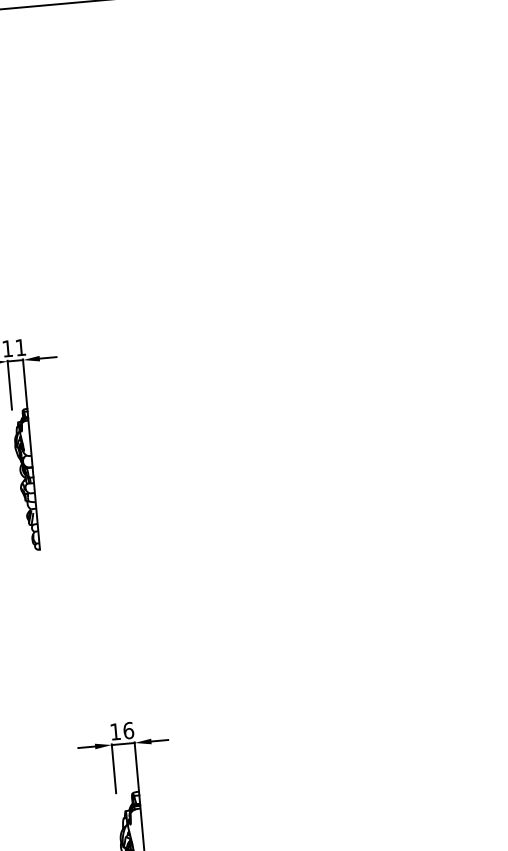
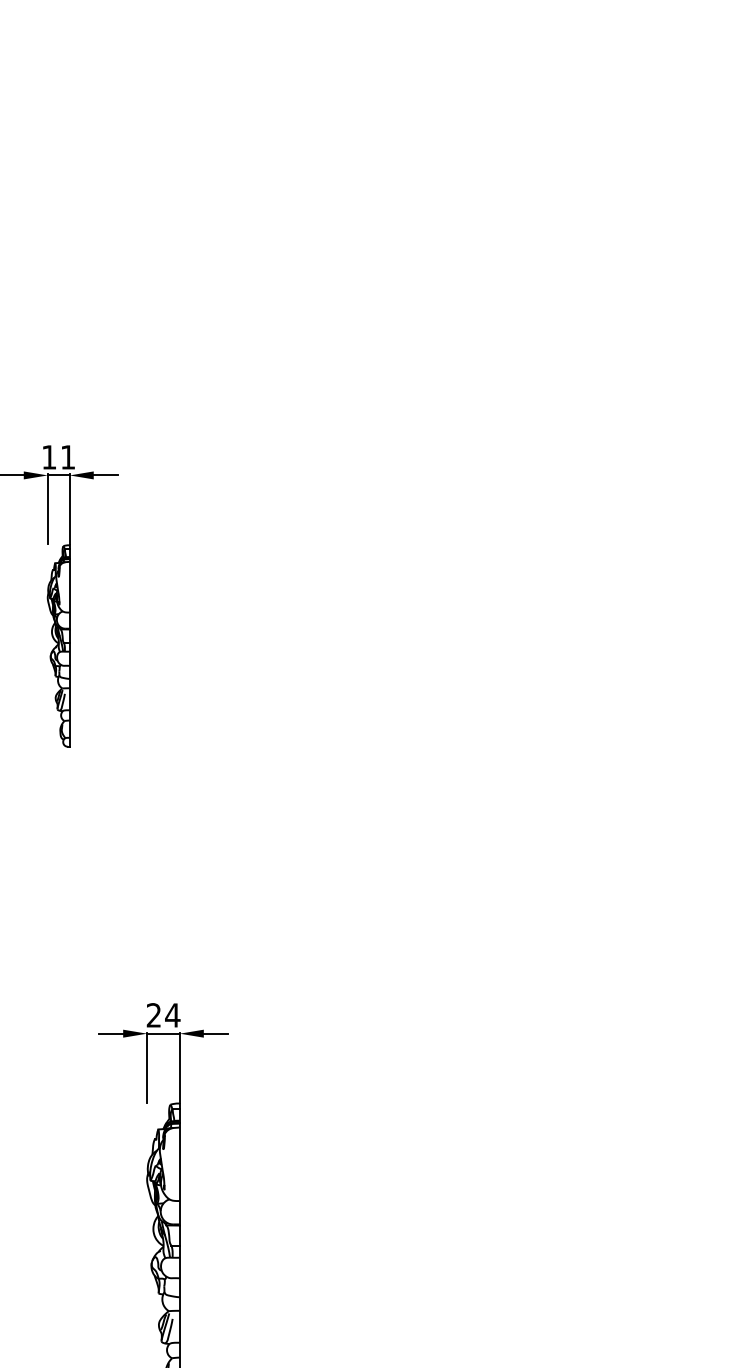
text: (122, 731) -> (163, 1015), 16 -> 24

